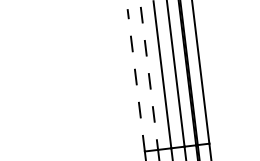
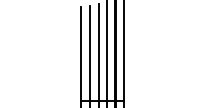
line: (136, 79) -> (81, 53), dashed -> solid
line: (148, 79) -> (89, 54), dashed -> solid

